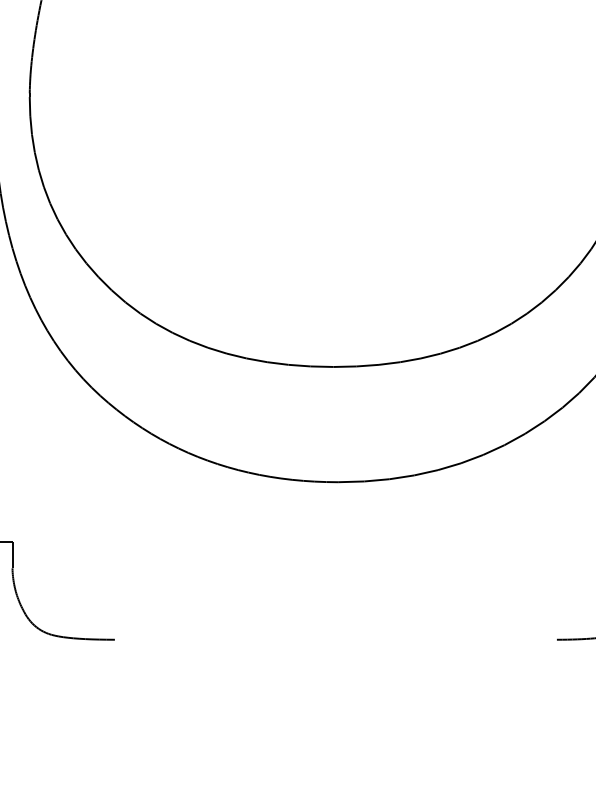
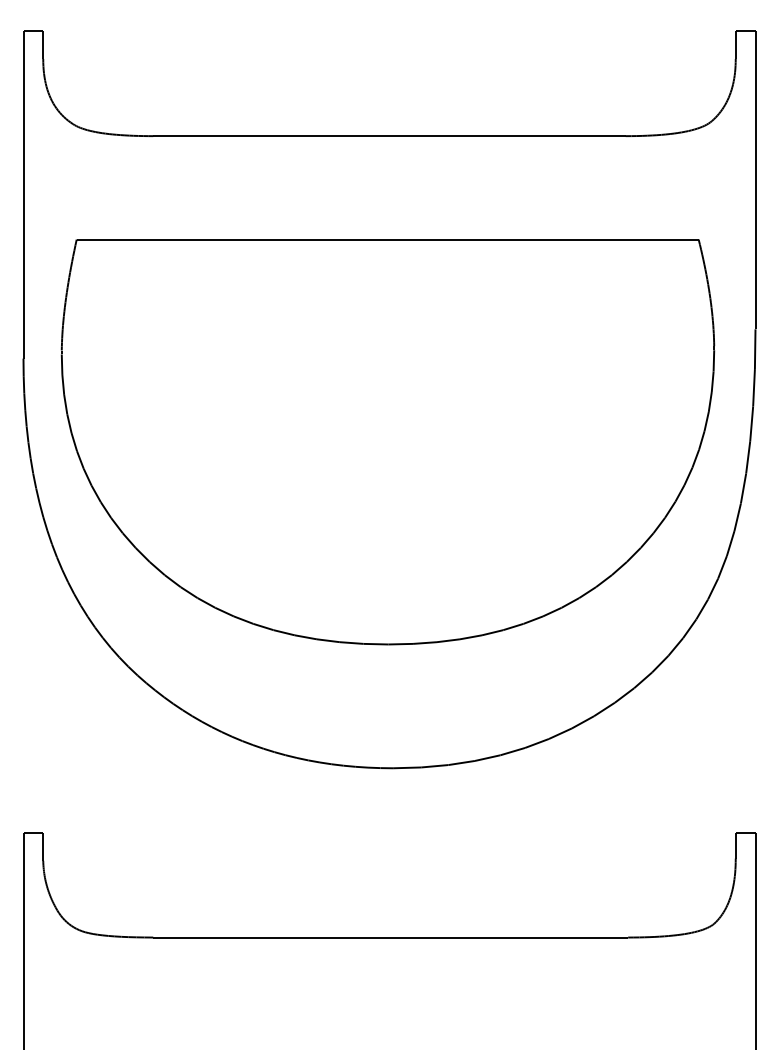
line: (335, 639) -> (390, 937), added

